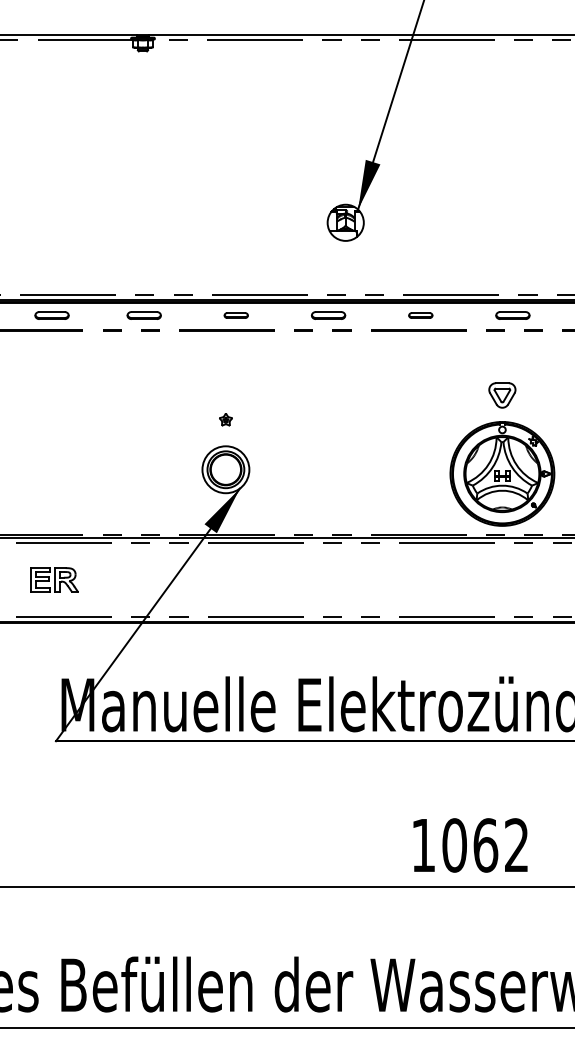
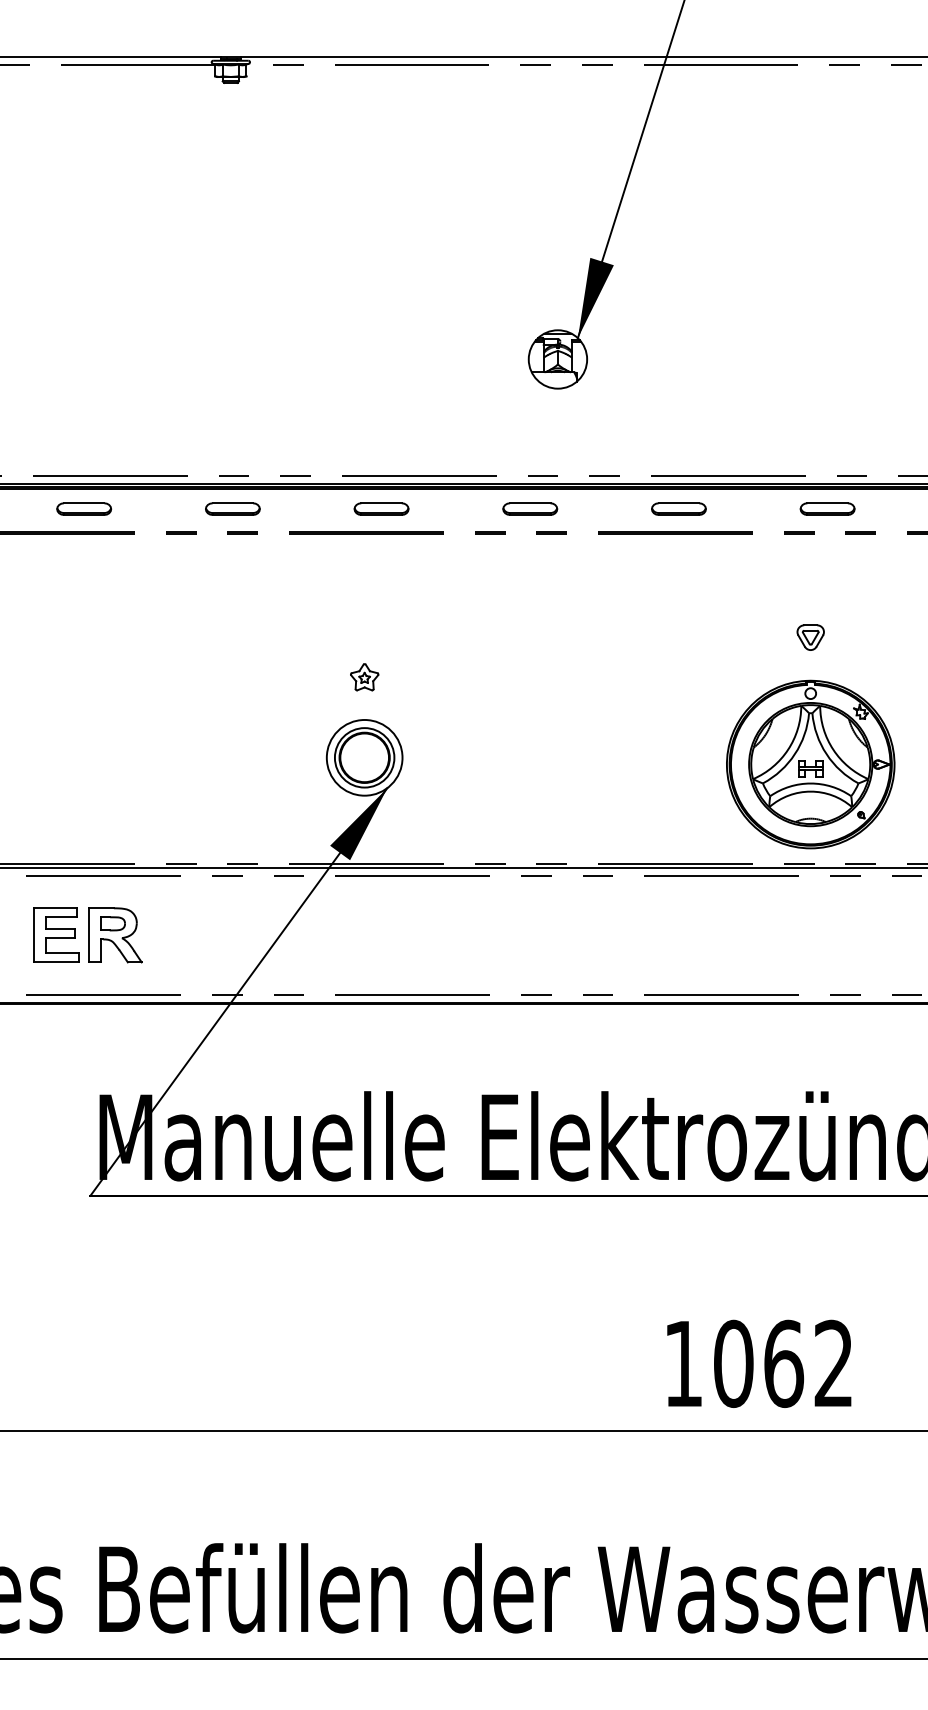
part: (235, 315) -> (380, 508), size x1.43
part: (420, 315) -> (678, 508), size x1.43
part: (502, 394) -> (810, 636), size x0.62
part: (225, 419) -> (363, 676), size x1.43
part: (54, 579) -> (88, 934), size x1.43

